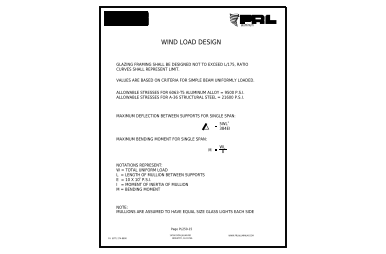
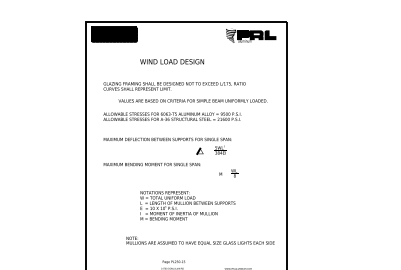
text: (190, 41) -> (171, 61), moved
text: (184, 79) -> (192, 100), moved
text: (217, 148) -> (228, 172), moved
text: (160, 176) -> (187, 205), moved
text: (184, 209) -> (199, 240), moved

